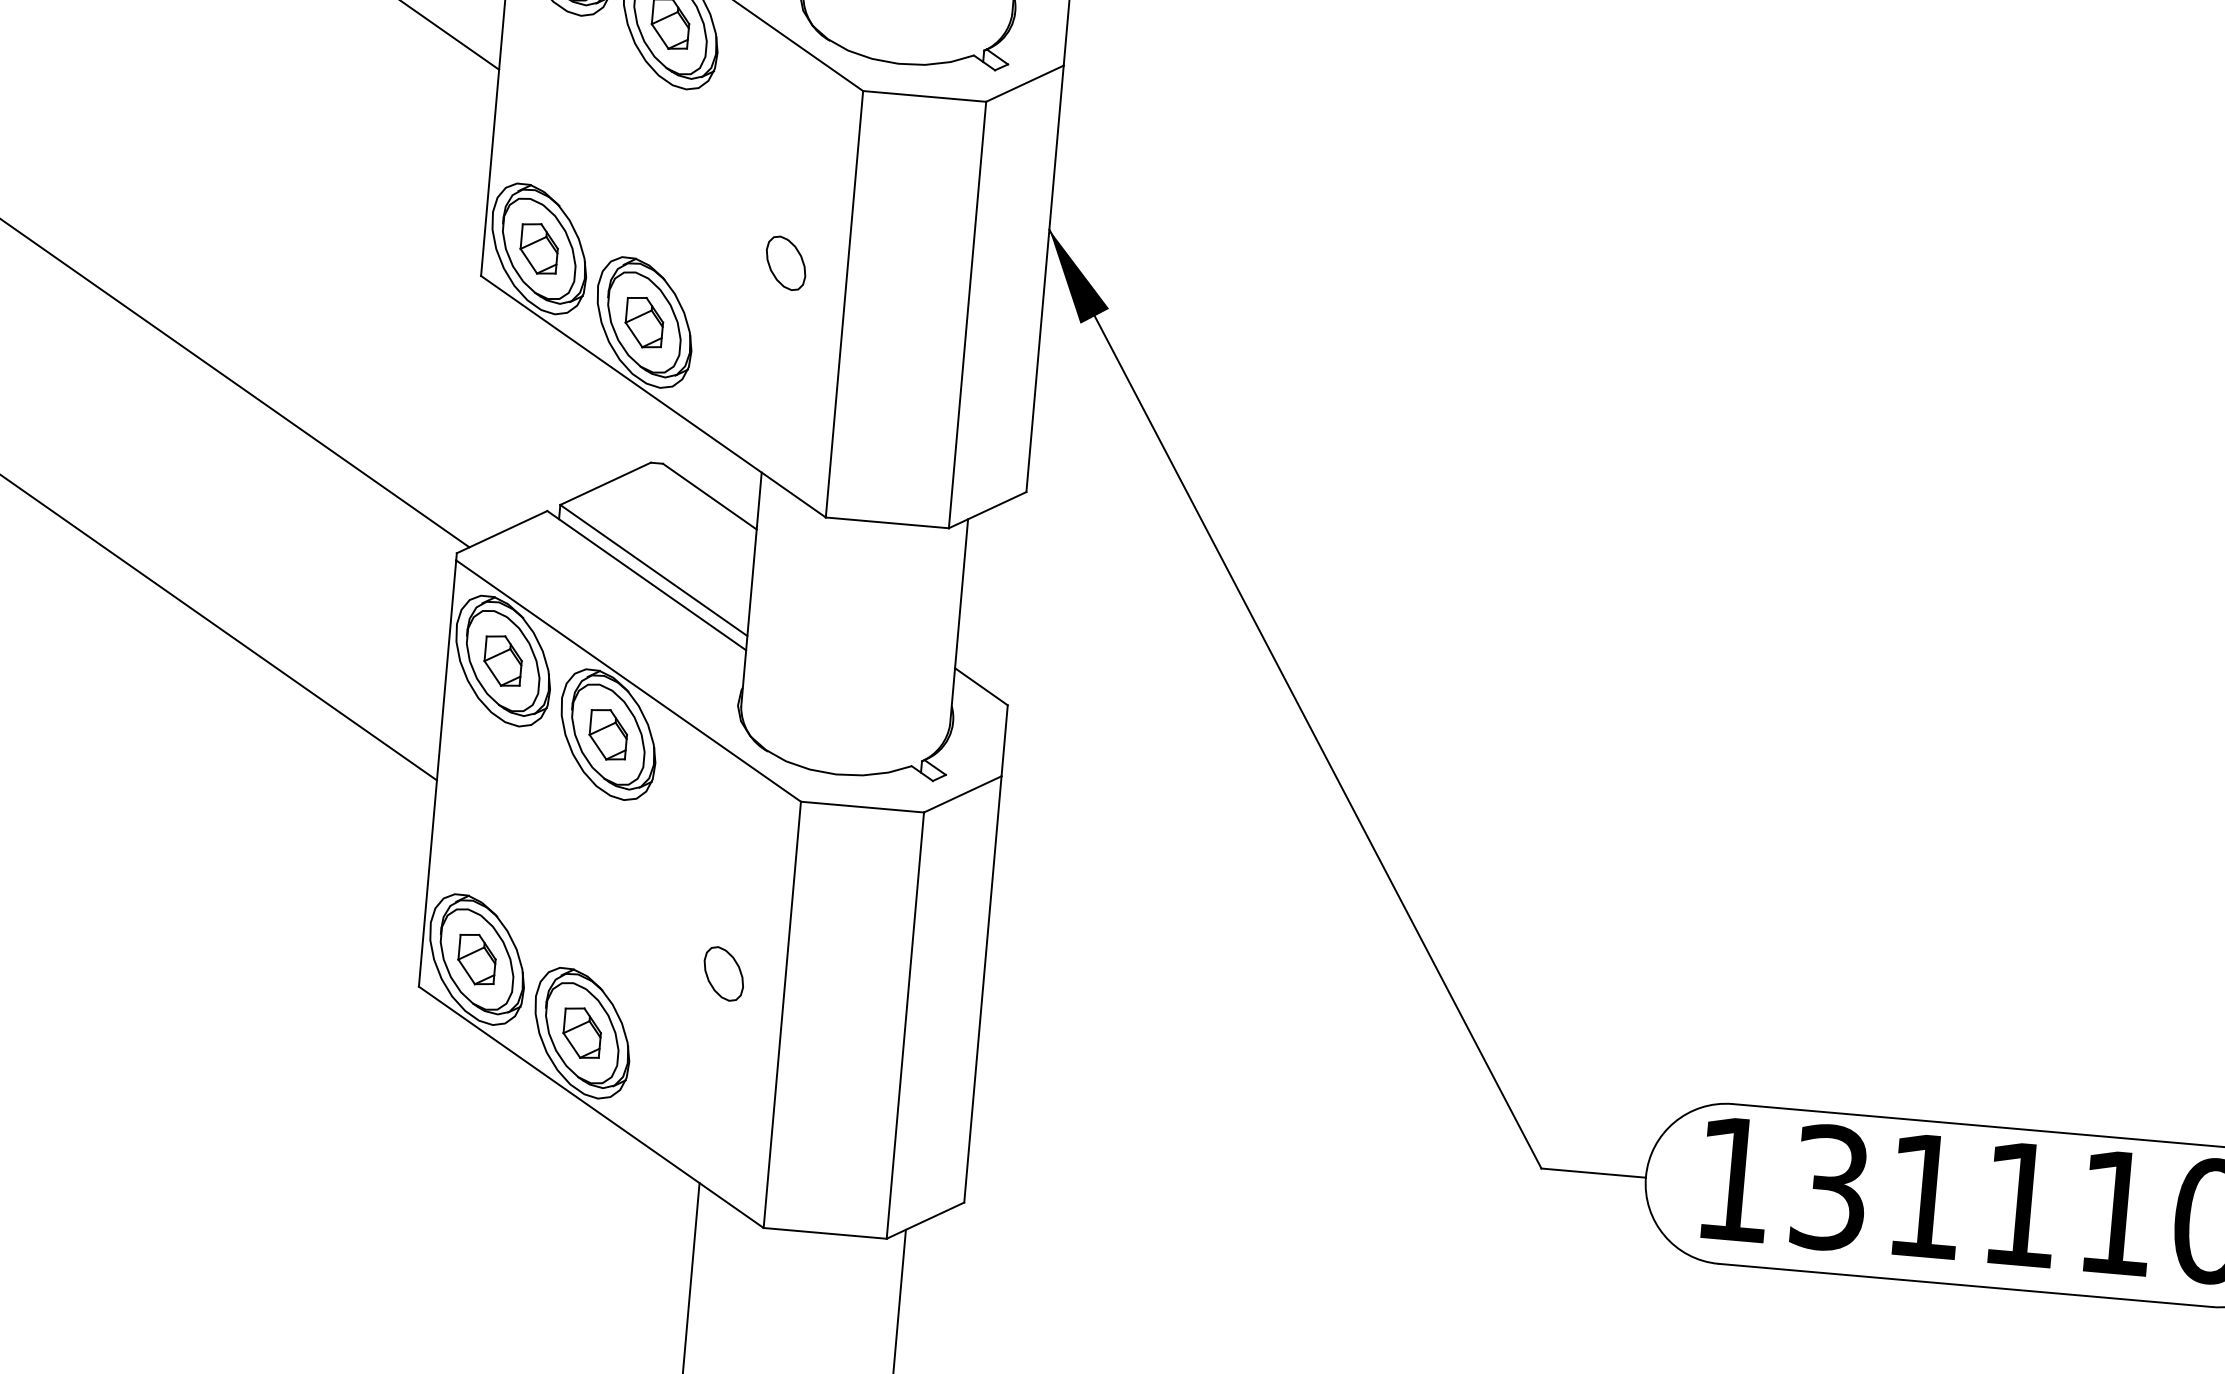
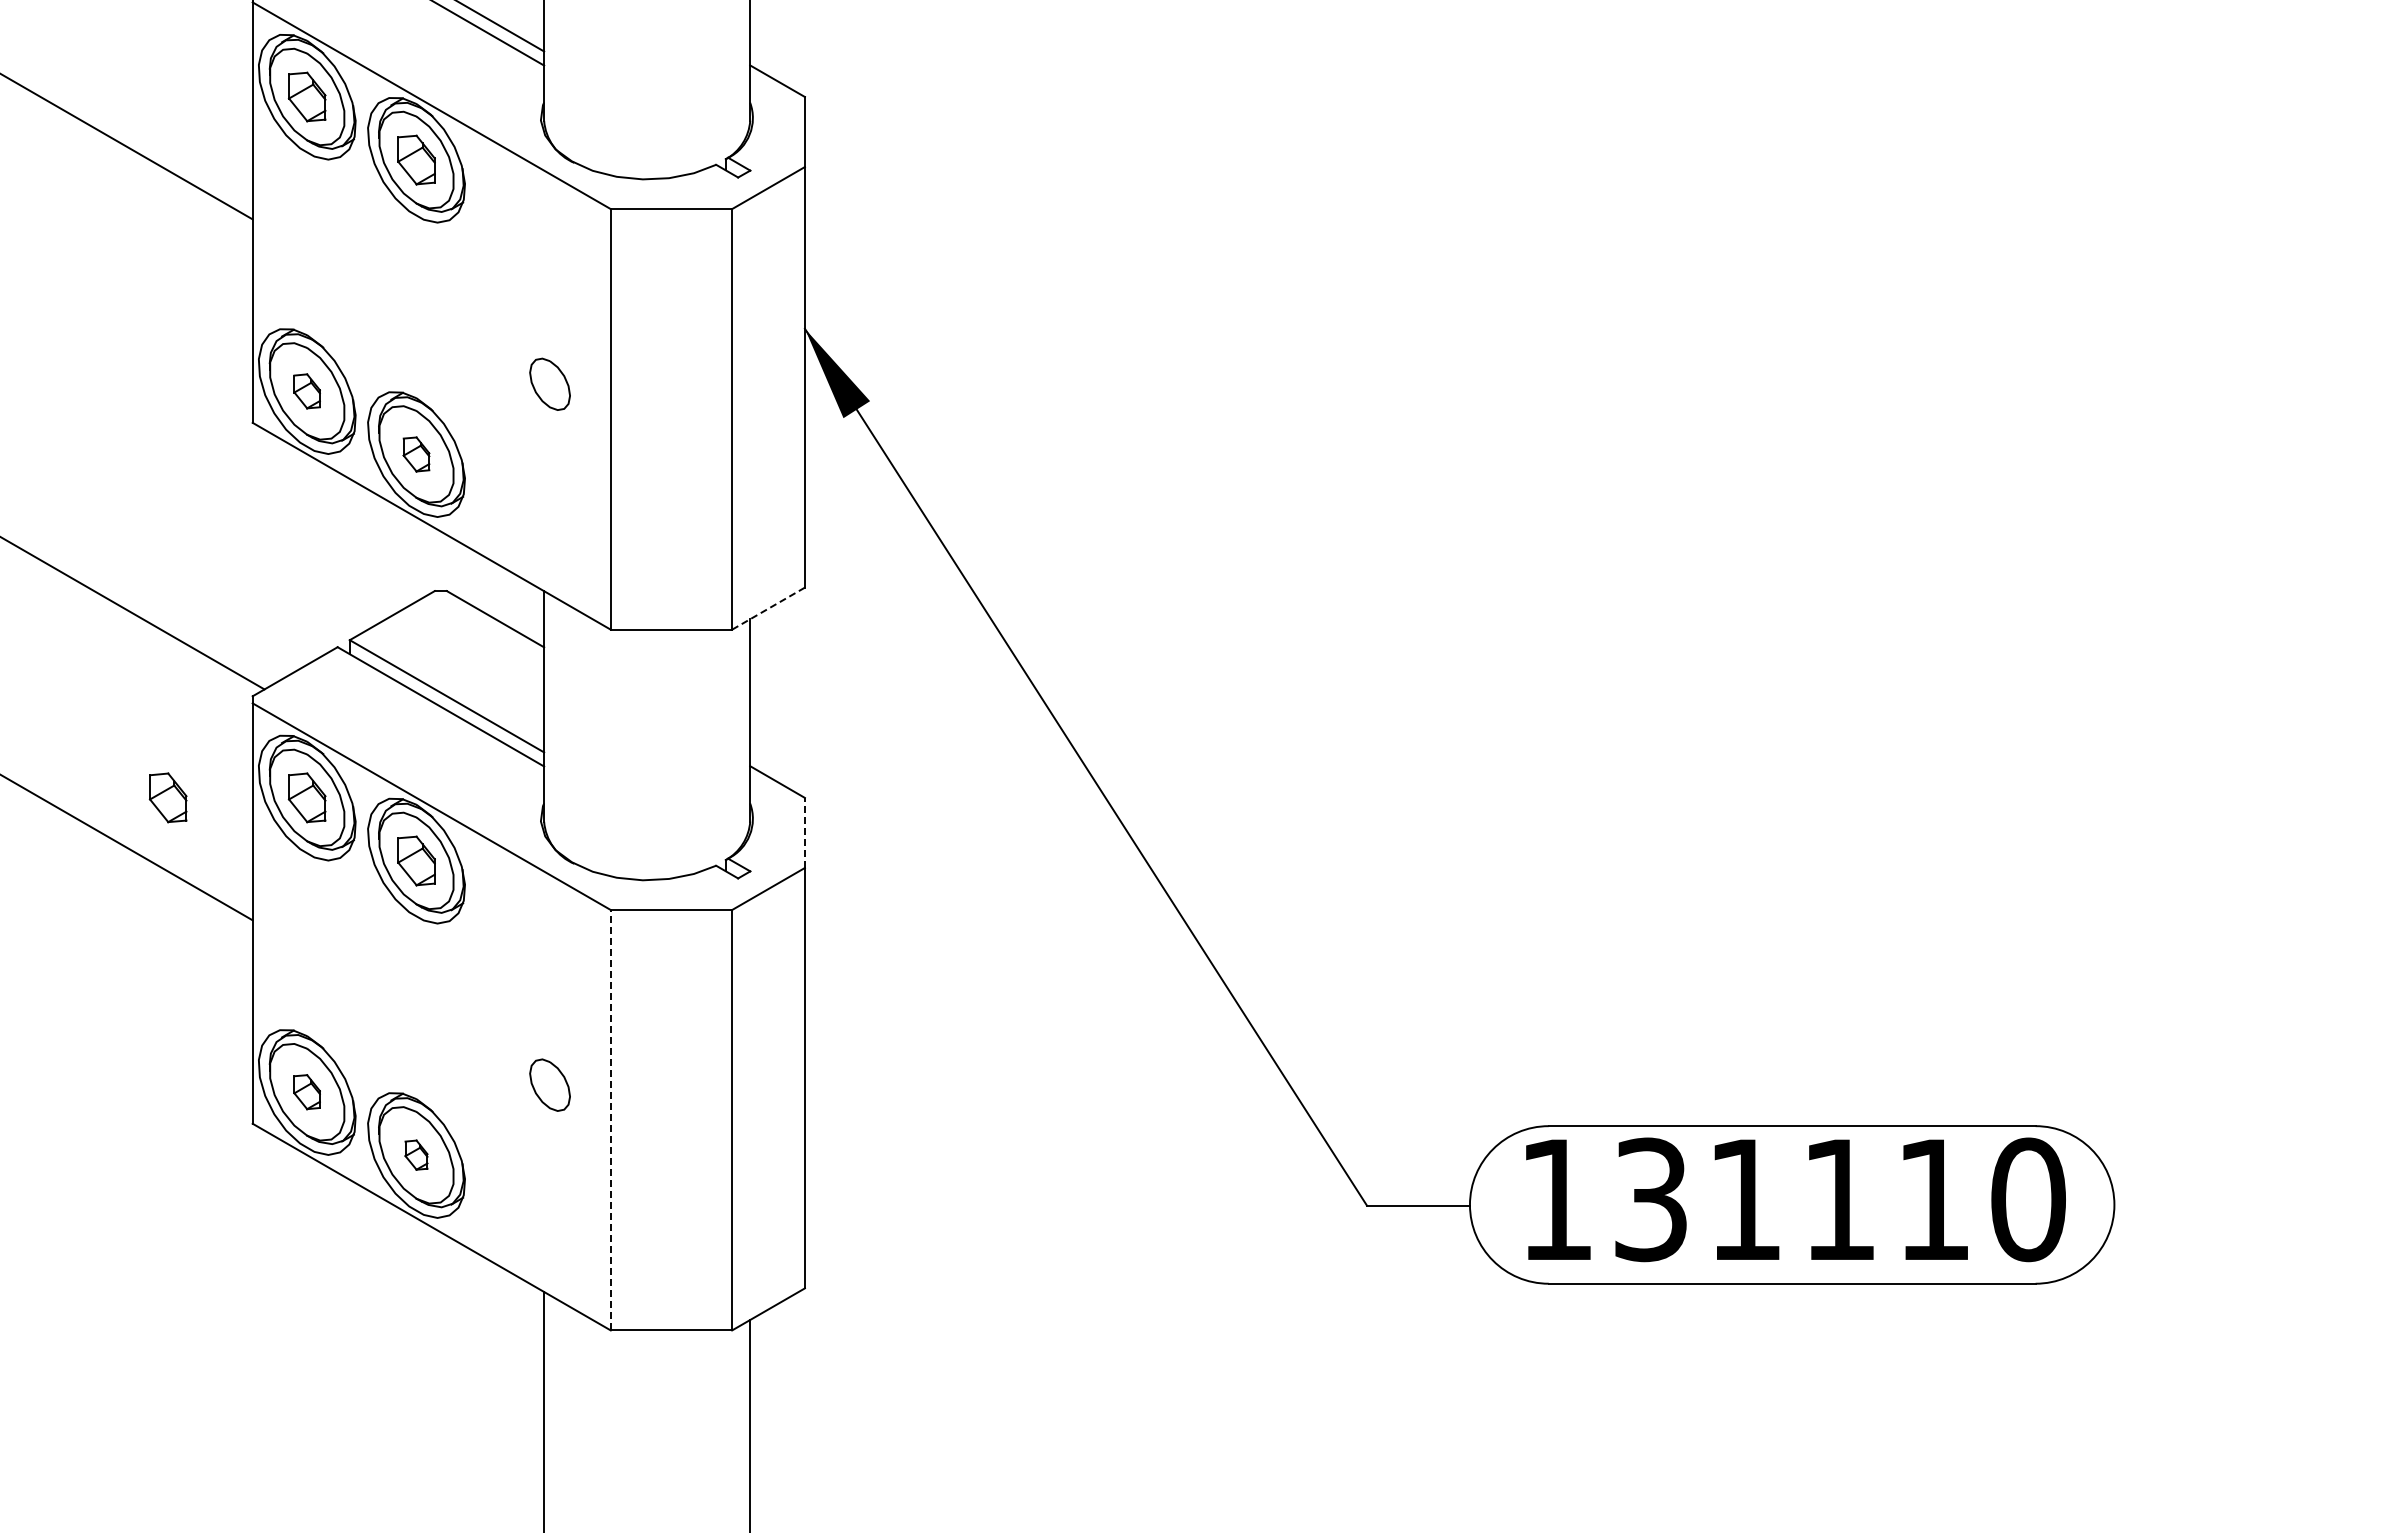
part: (538, 248) -> (306, 391), size x0.7
part: (644, 322) -> (416, 454), size x0.7
line: (987, 509) -> (768, 608), solid -> dashed
part: (361, 648) -> (167, 797), added
line: (1004, 740) -> (804, 832), solid -> dashed
part: (476, 958) -> (306, 1091), size x0.7
line: (782, 1014) -> (610, 1119), solid -> dashed
part: (582, 1032) -> (416, 1154), size x0.6

